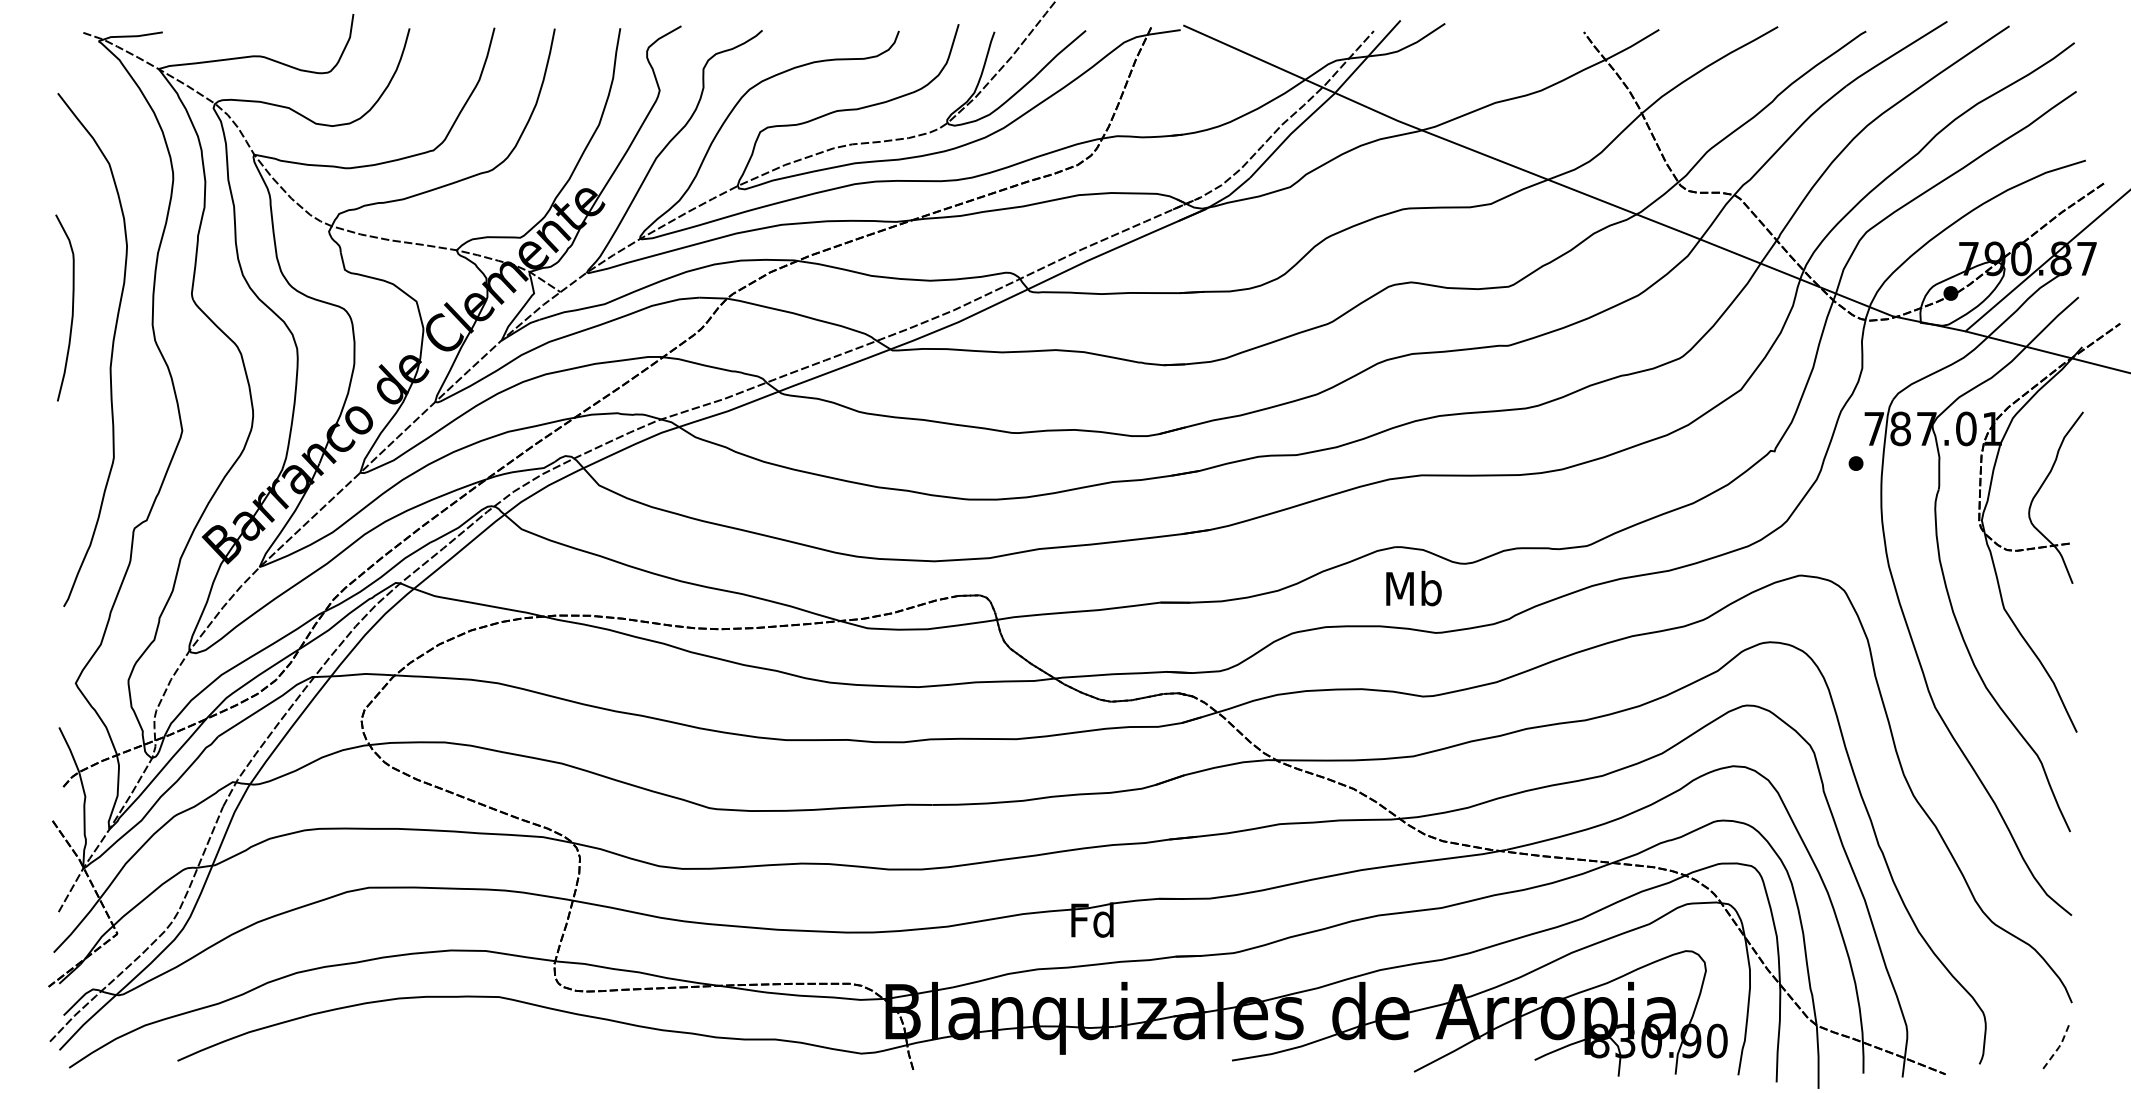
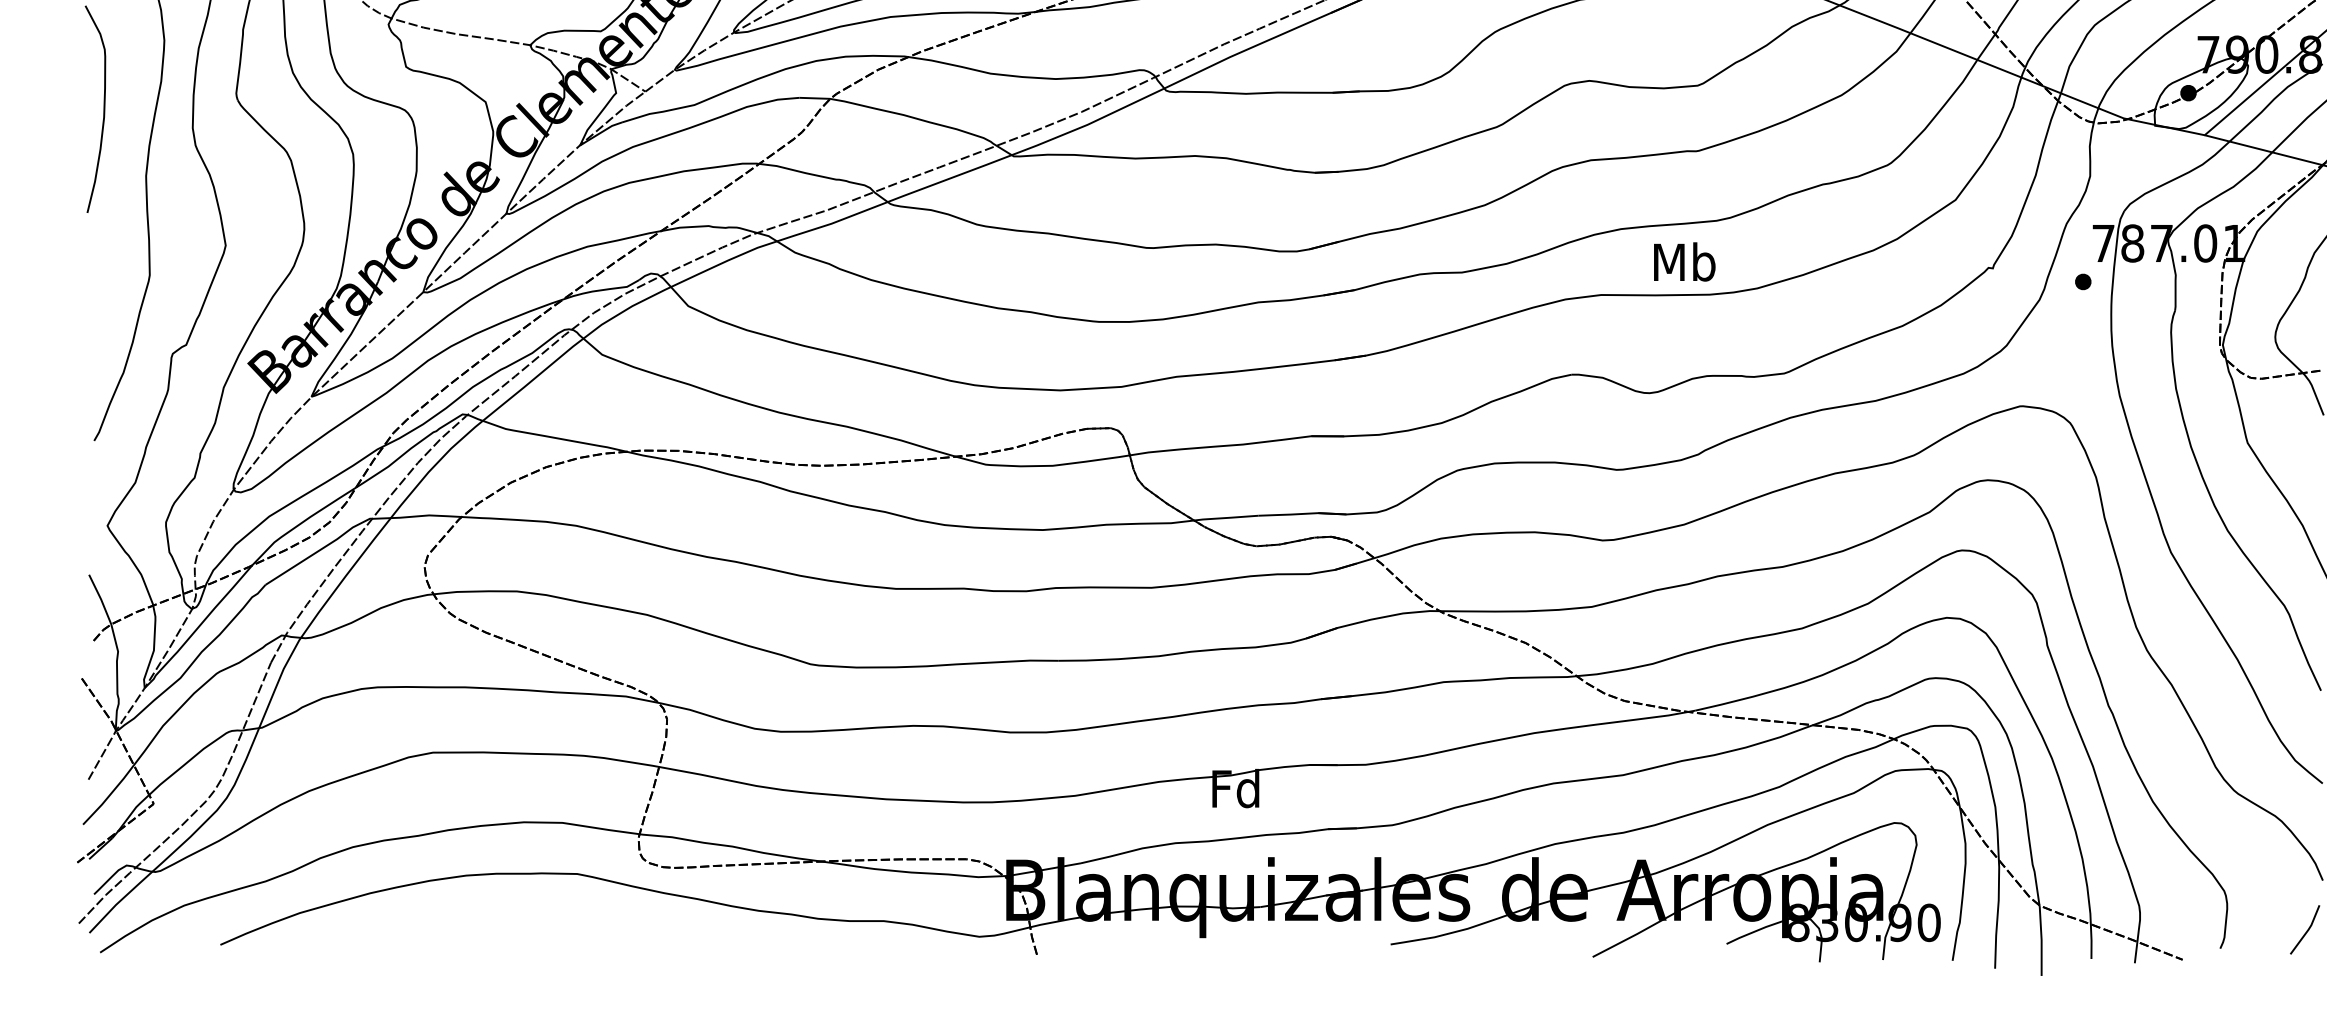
text: (1413, 588) -> (1684, 261), moved
line: (2058, 1048) -> (2307, 931), dashed -> solid

